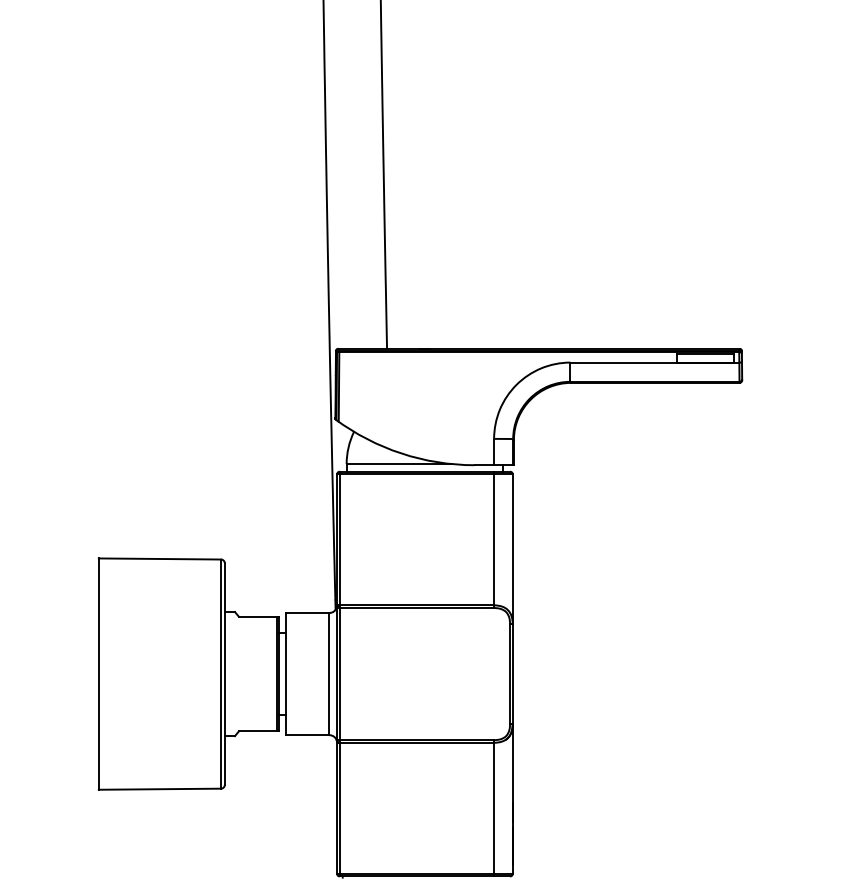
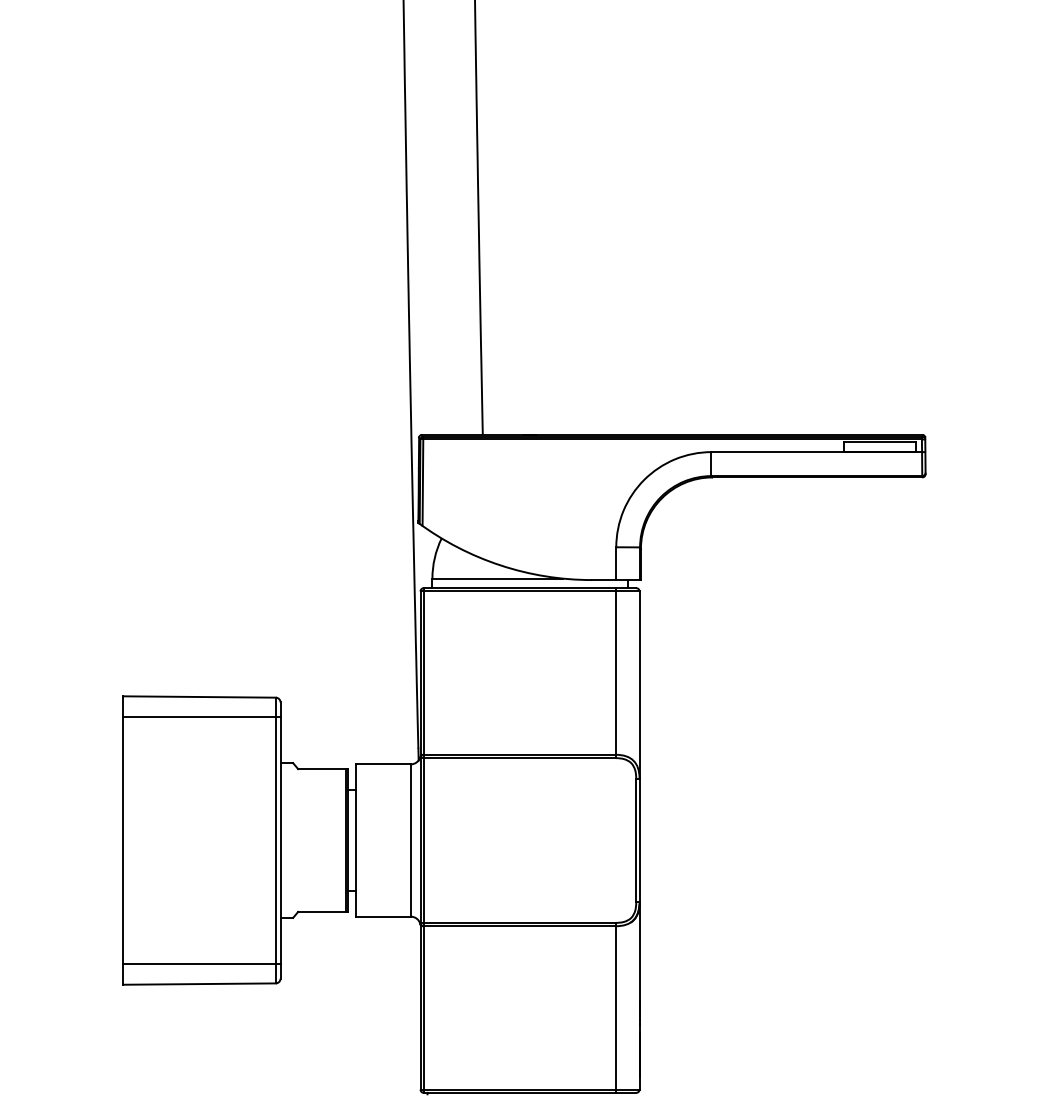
line: (161, 574) -> (201, 716), added
line: (161, 773) -> (201, 964), added

